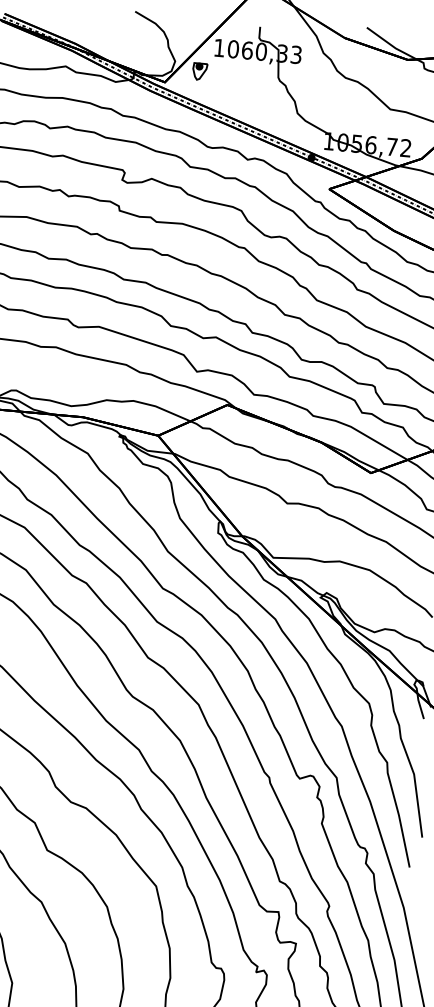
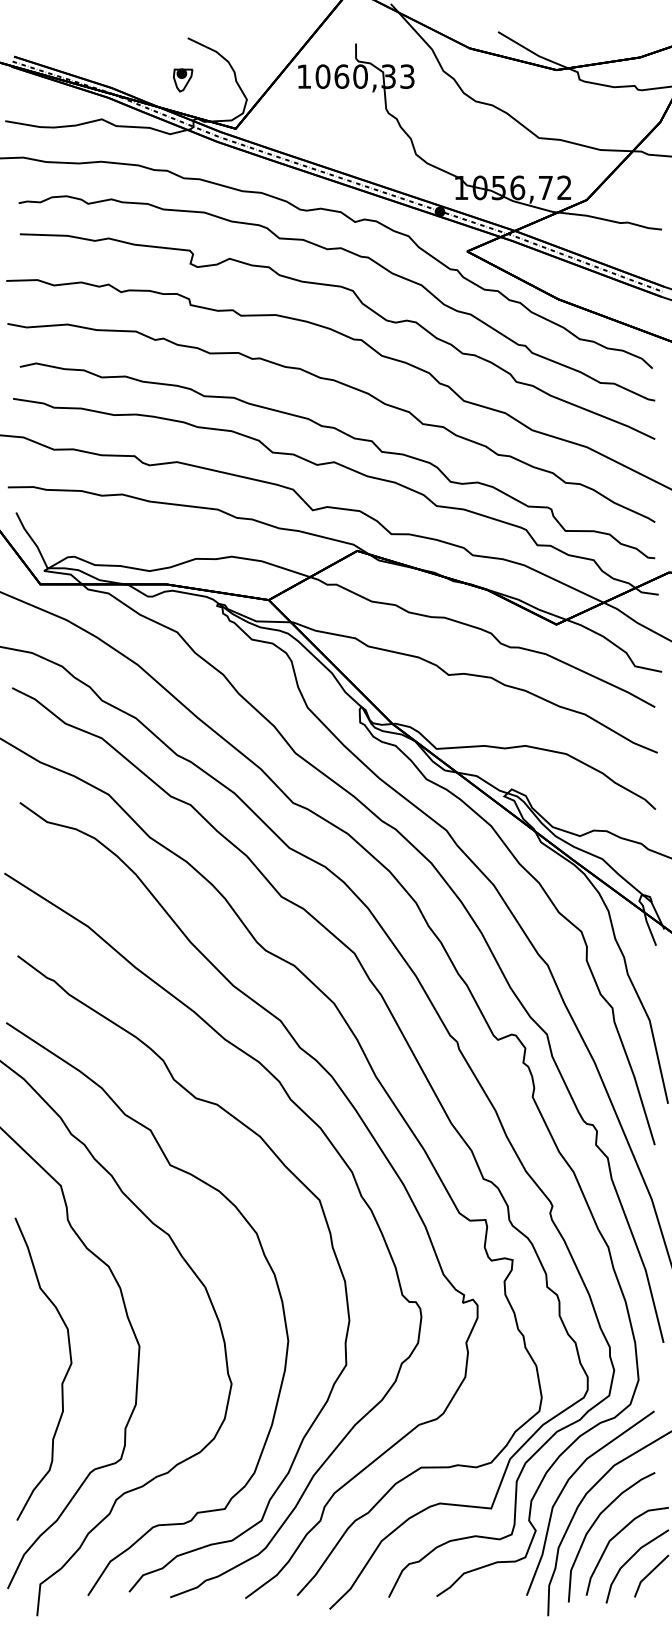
part: (200, 71) -> (183, 80), moved

